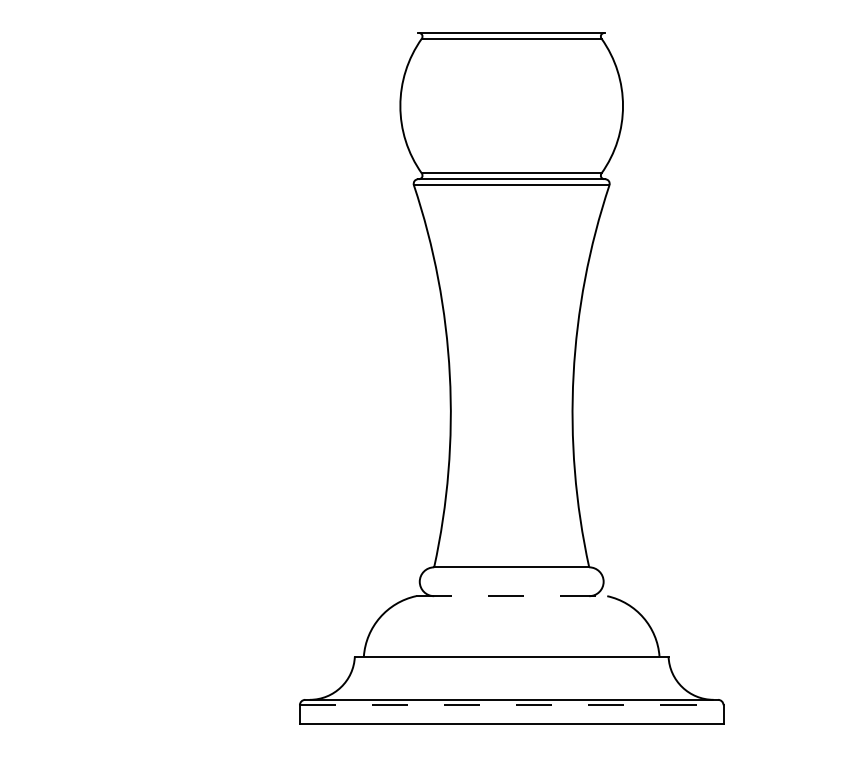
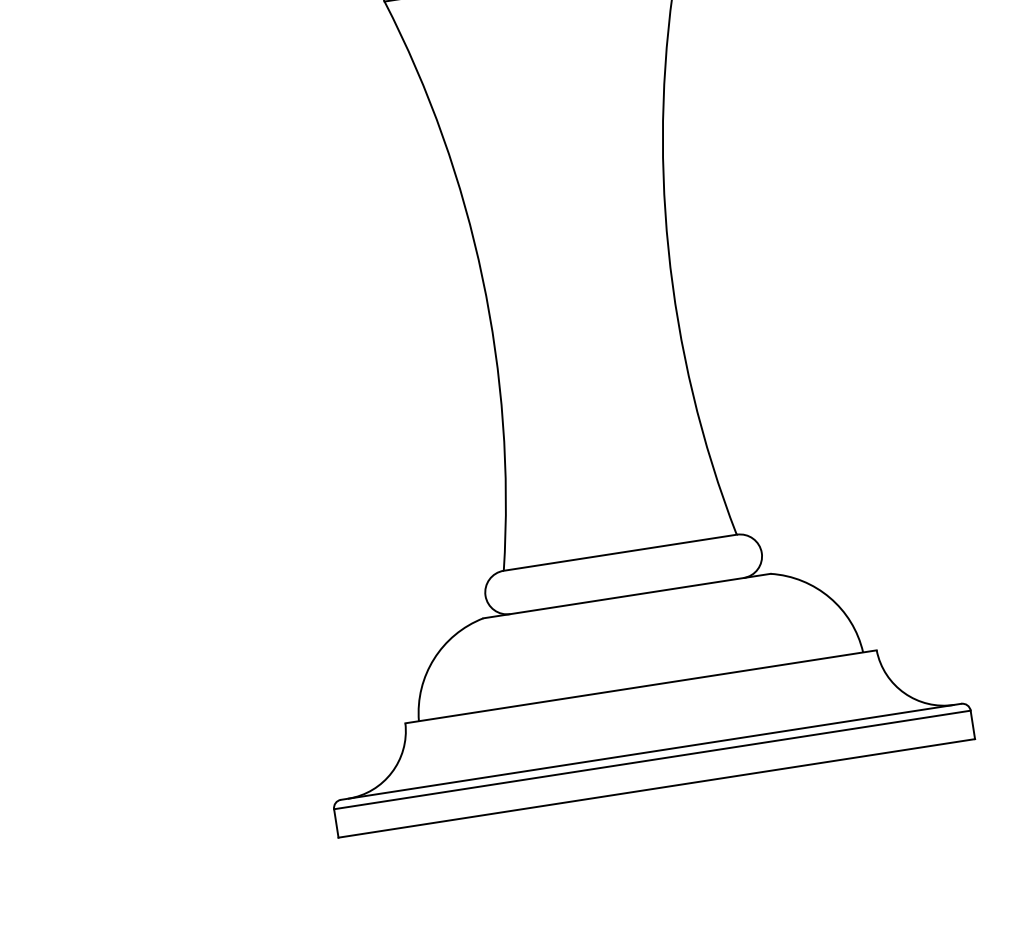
line: (511, 596) -> (626, 596), dashed -> solid
line: (511, 705) -> (652, 760), dashed -> solid

